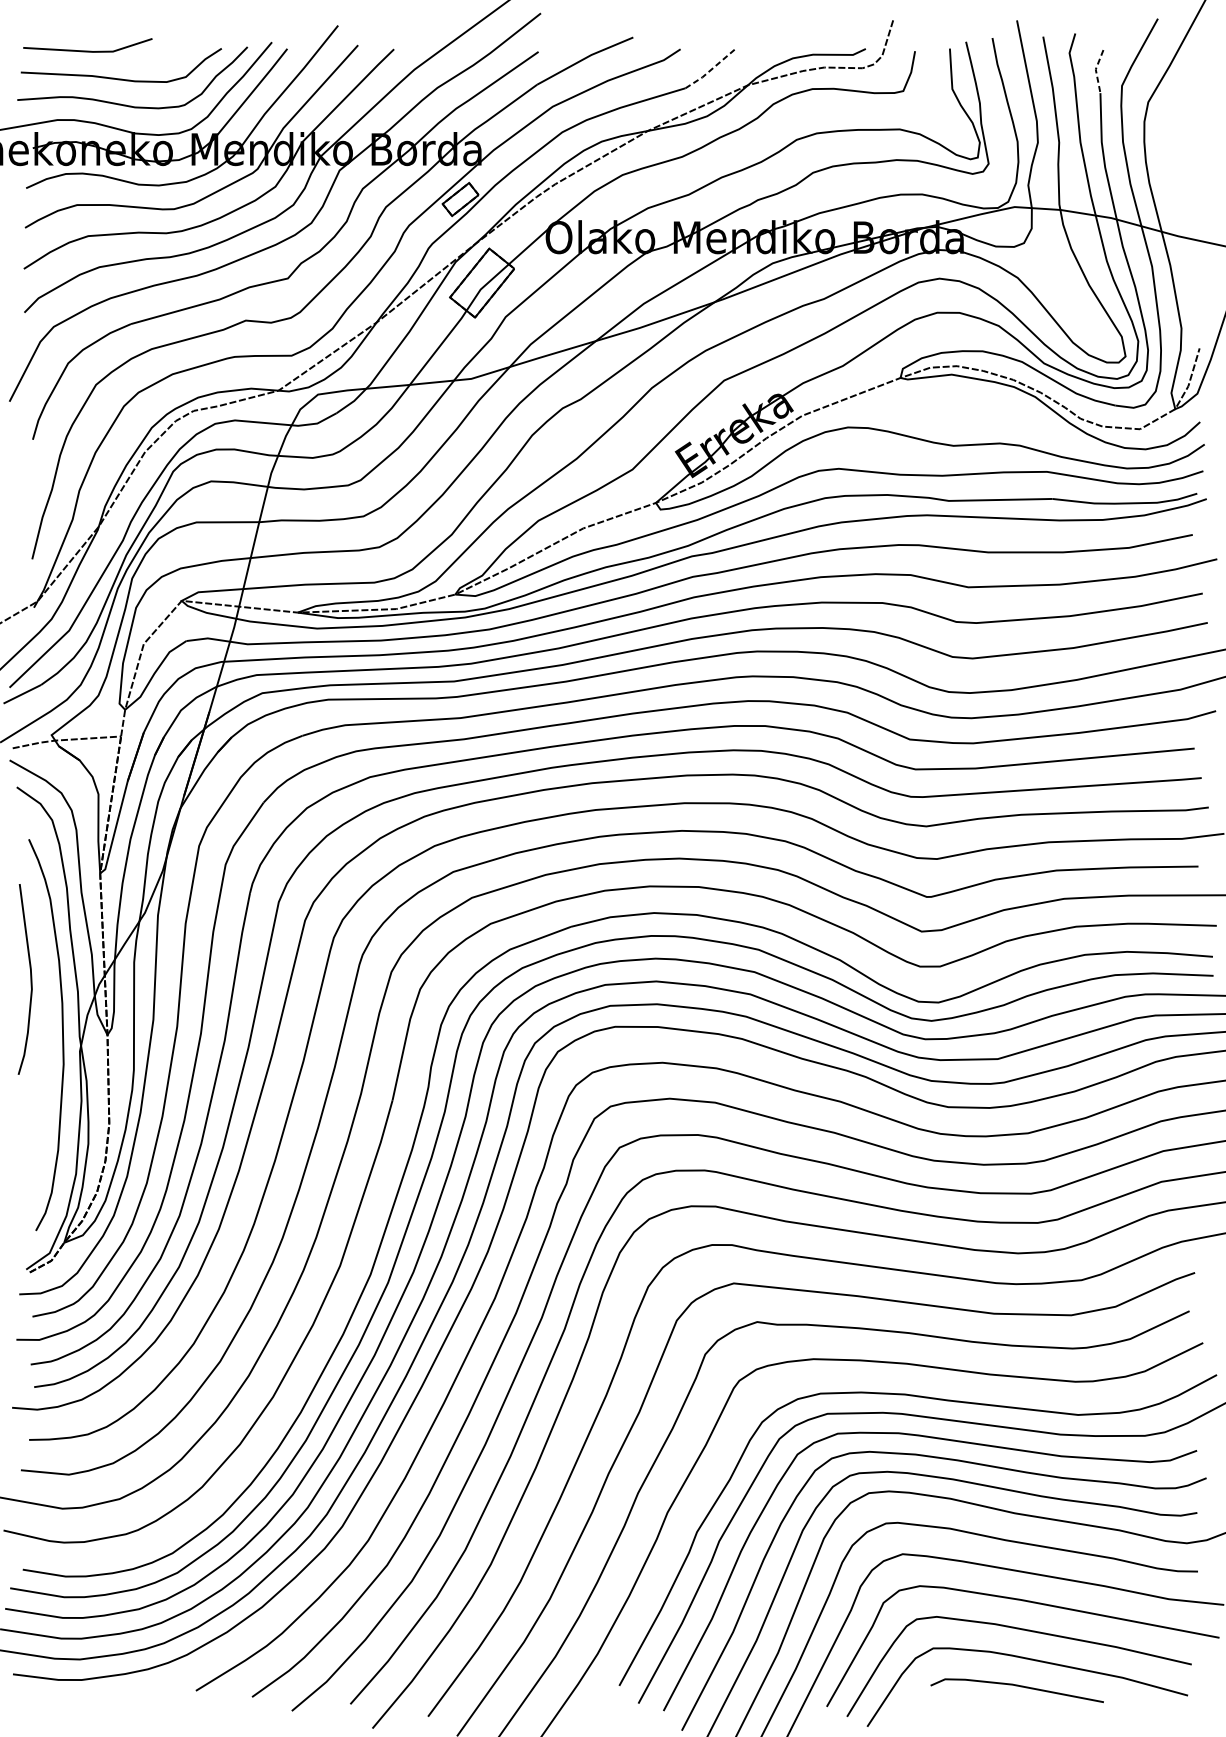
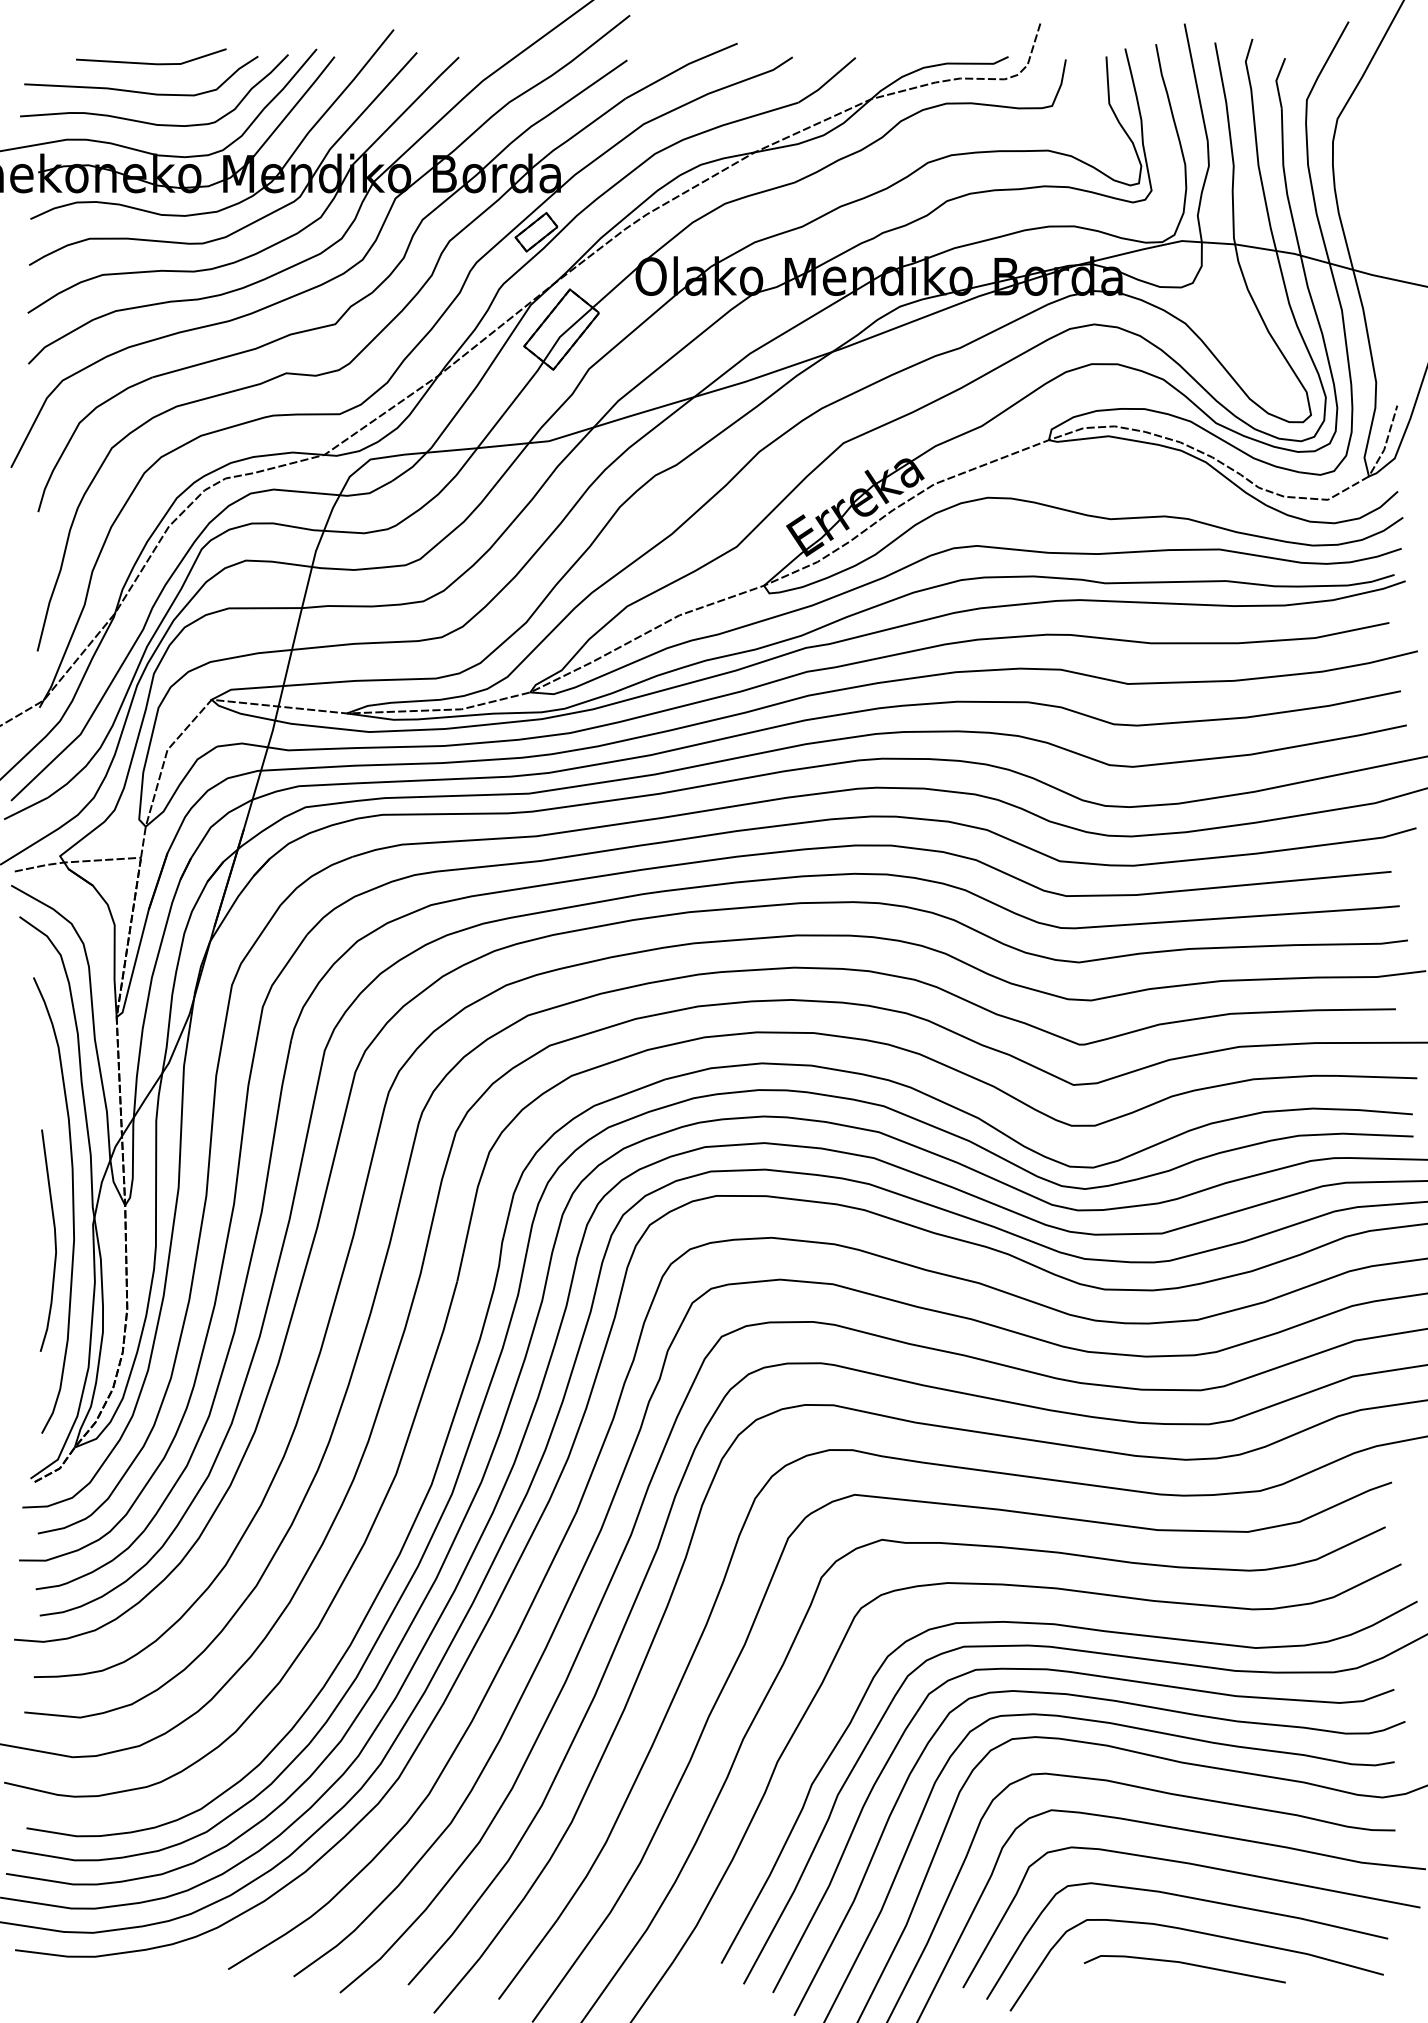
line: (85, 50) -> (148, 62), moved
line: (710, 70) -> (827, 82), dashed -> solid
line: (1095, 70) -> (1276, 82), dashed -> solid
curve: (30, 979) -> (54, 1240), moved

